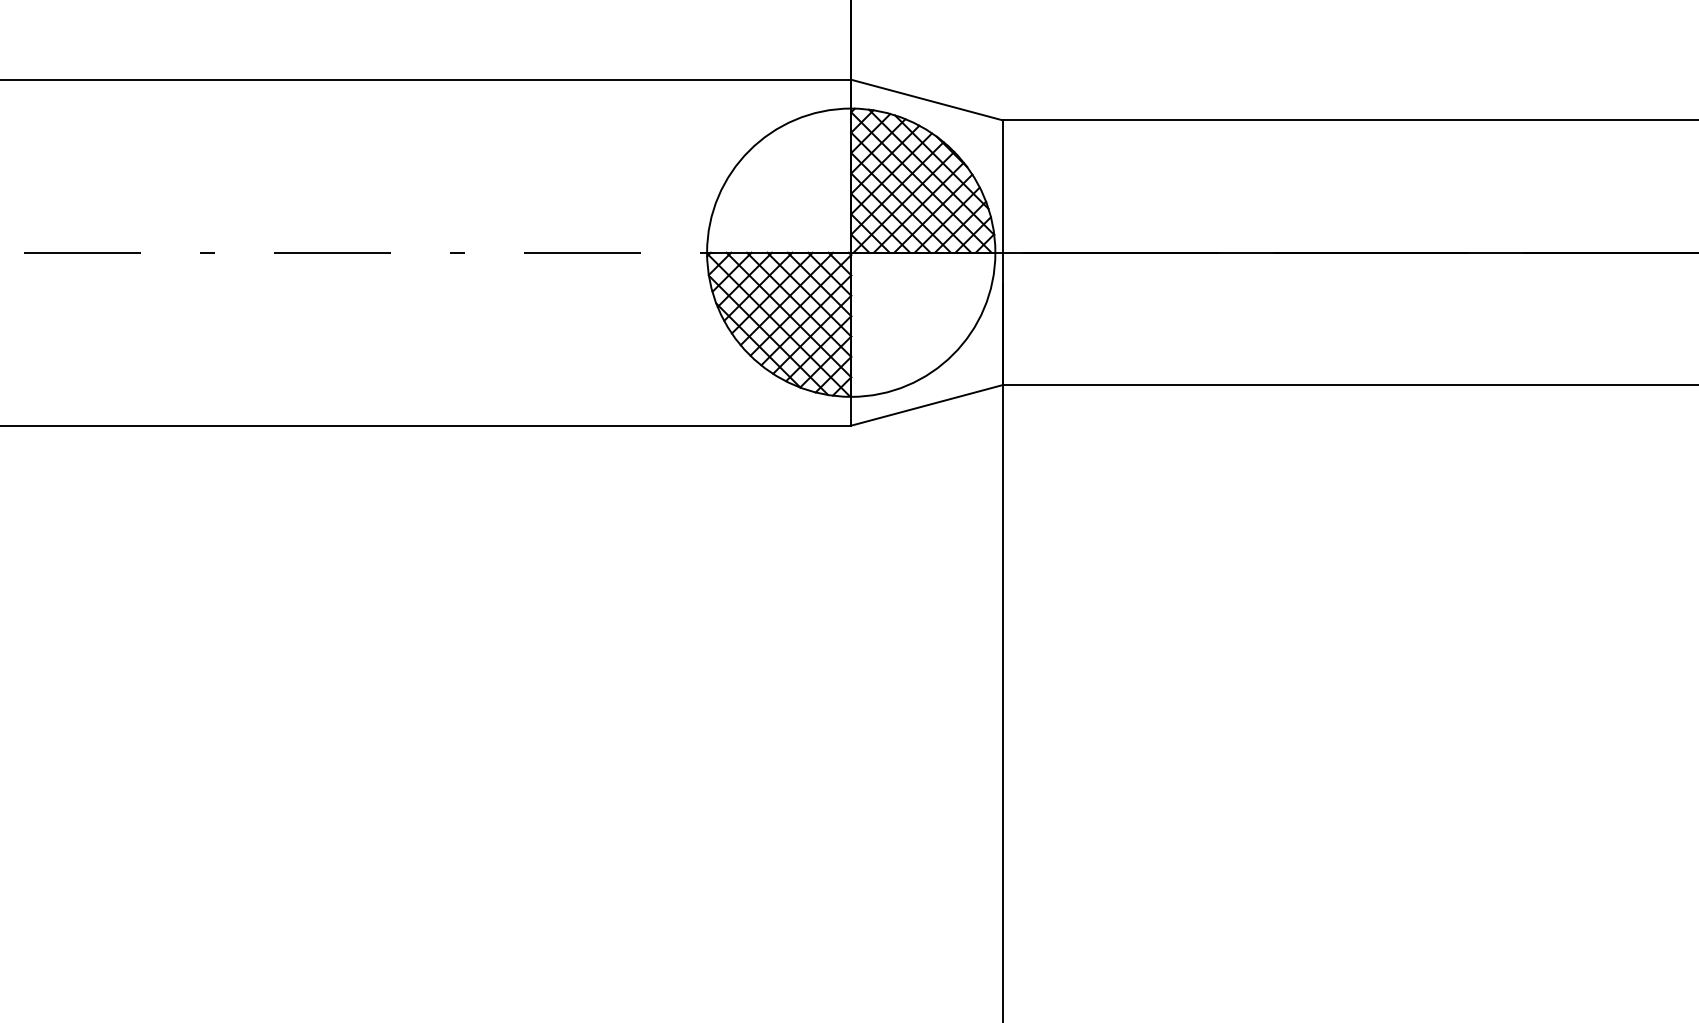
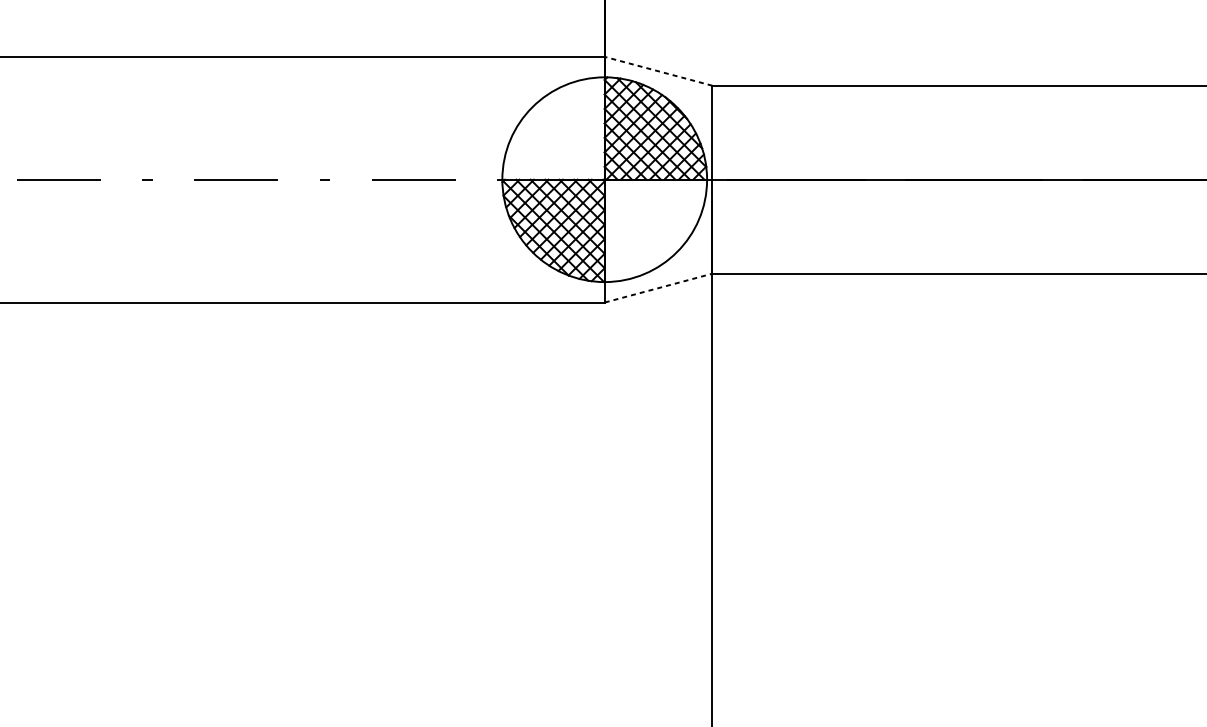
line: (927, 100) -> (658, 71), solid -> dashed
line: (927, 405) -> (658, 288), solid -> dashed

